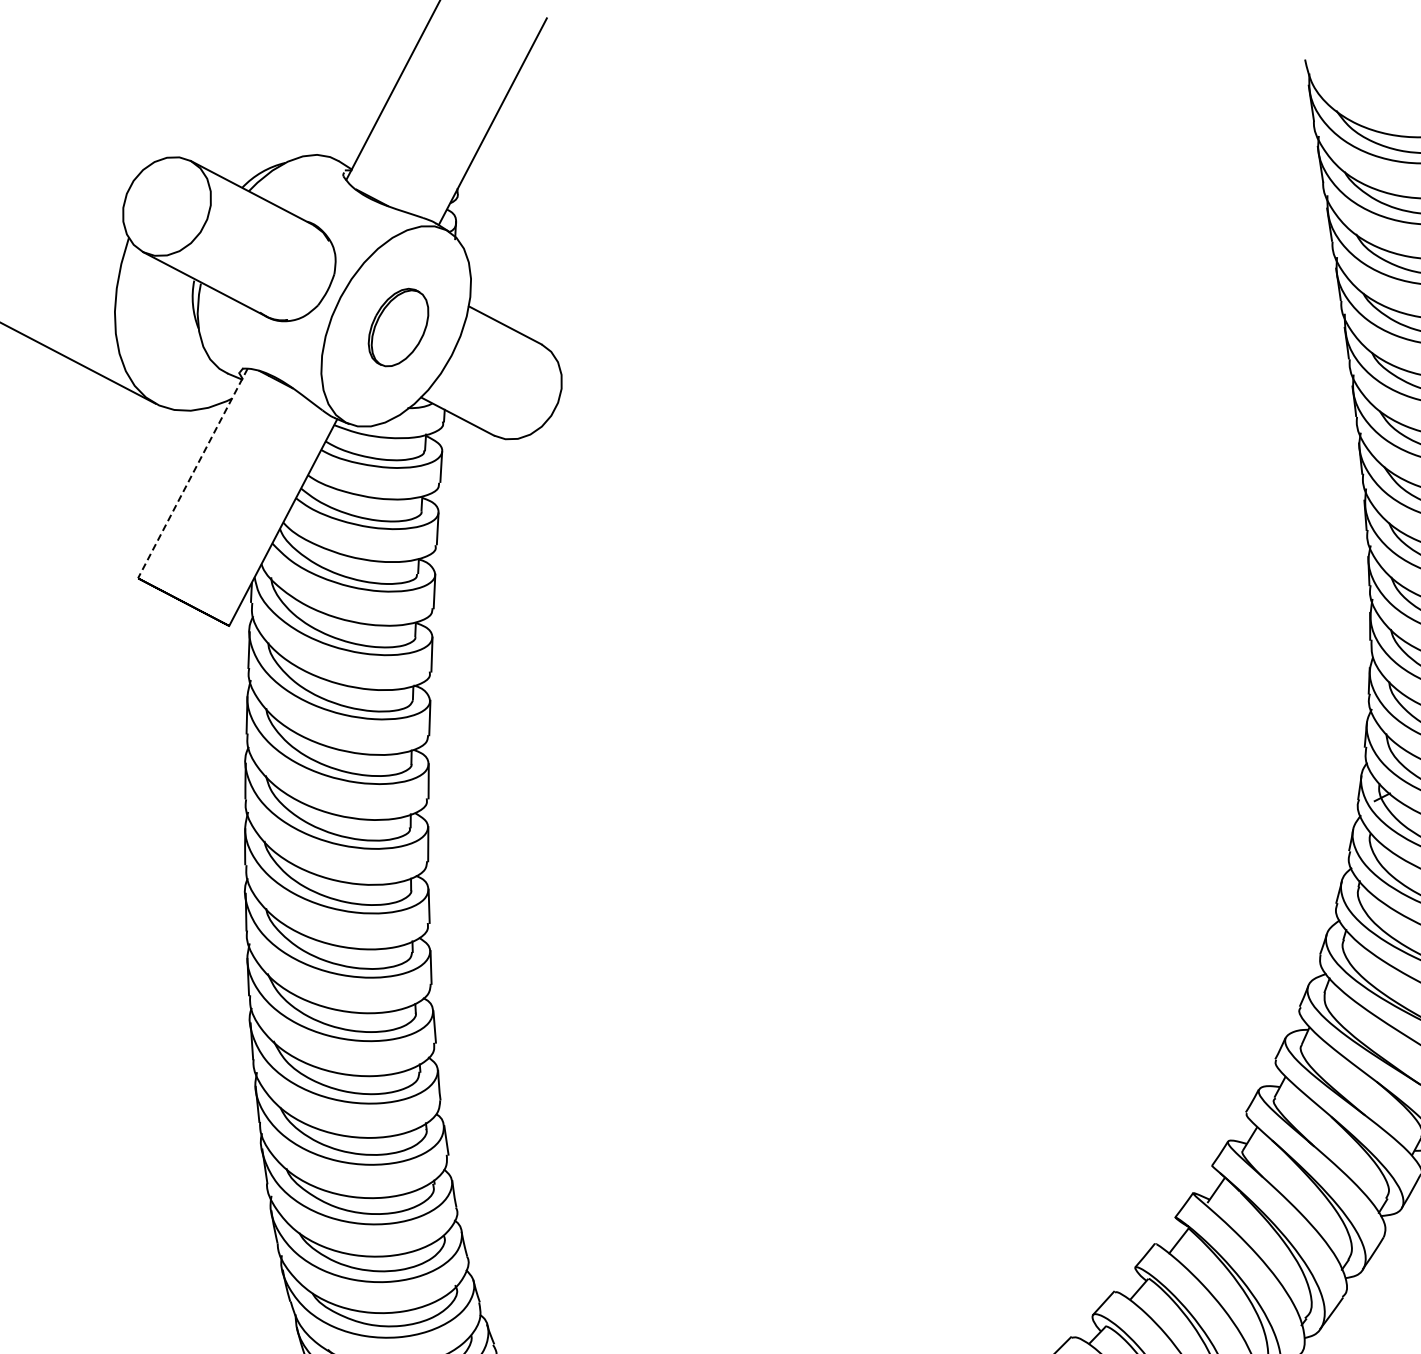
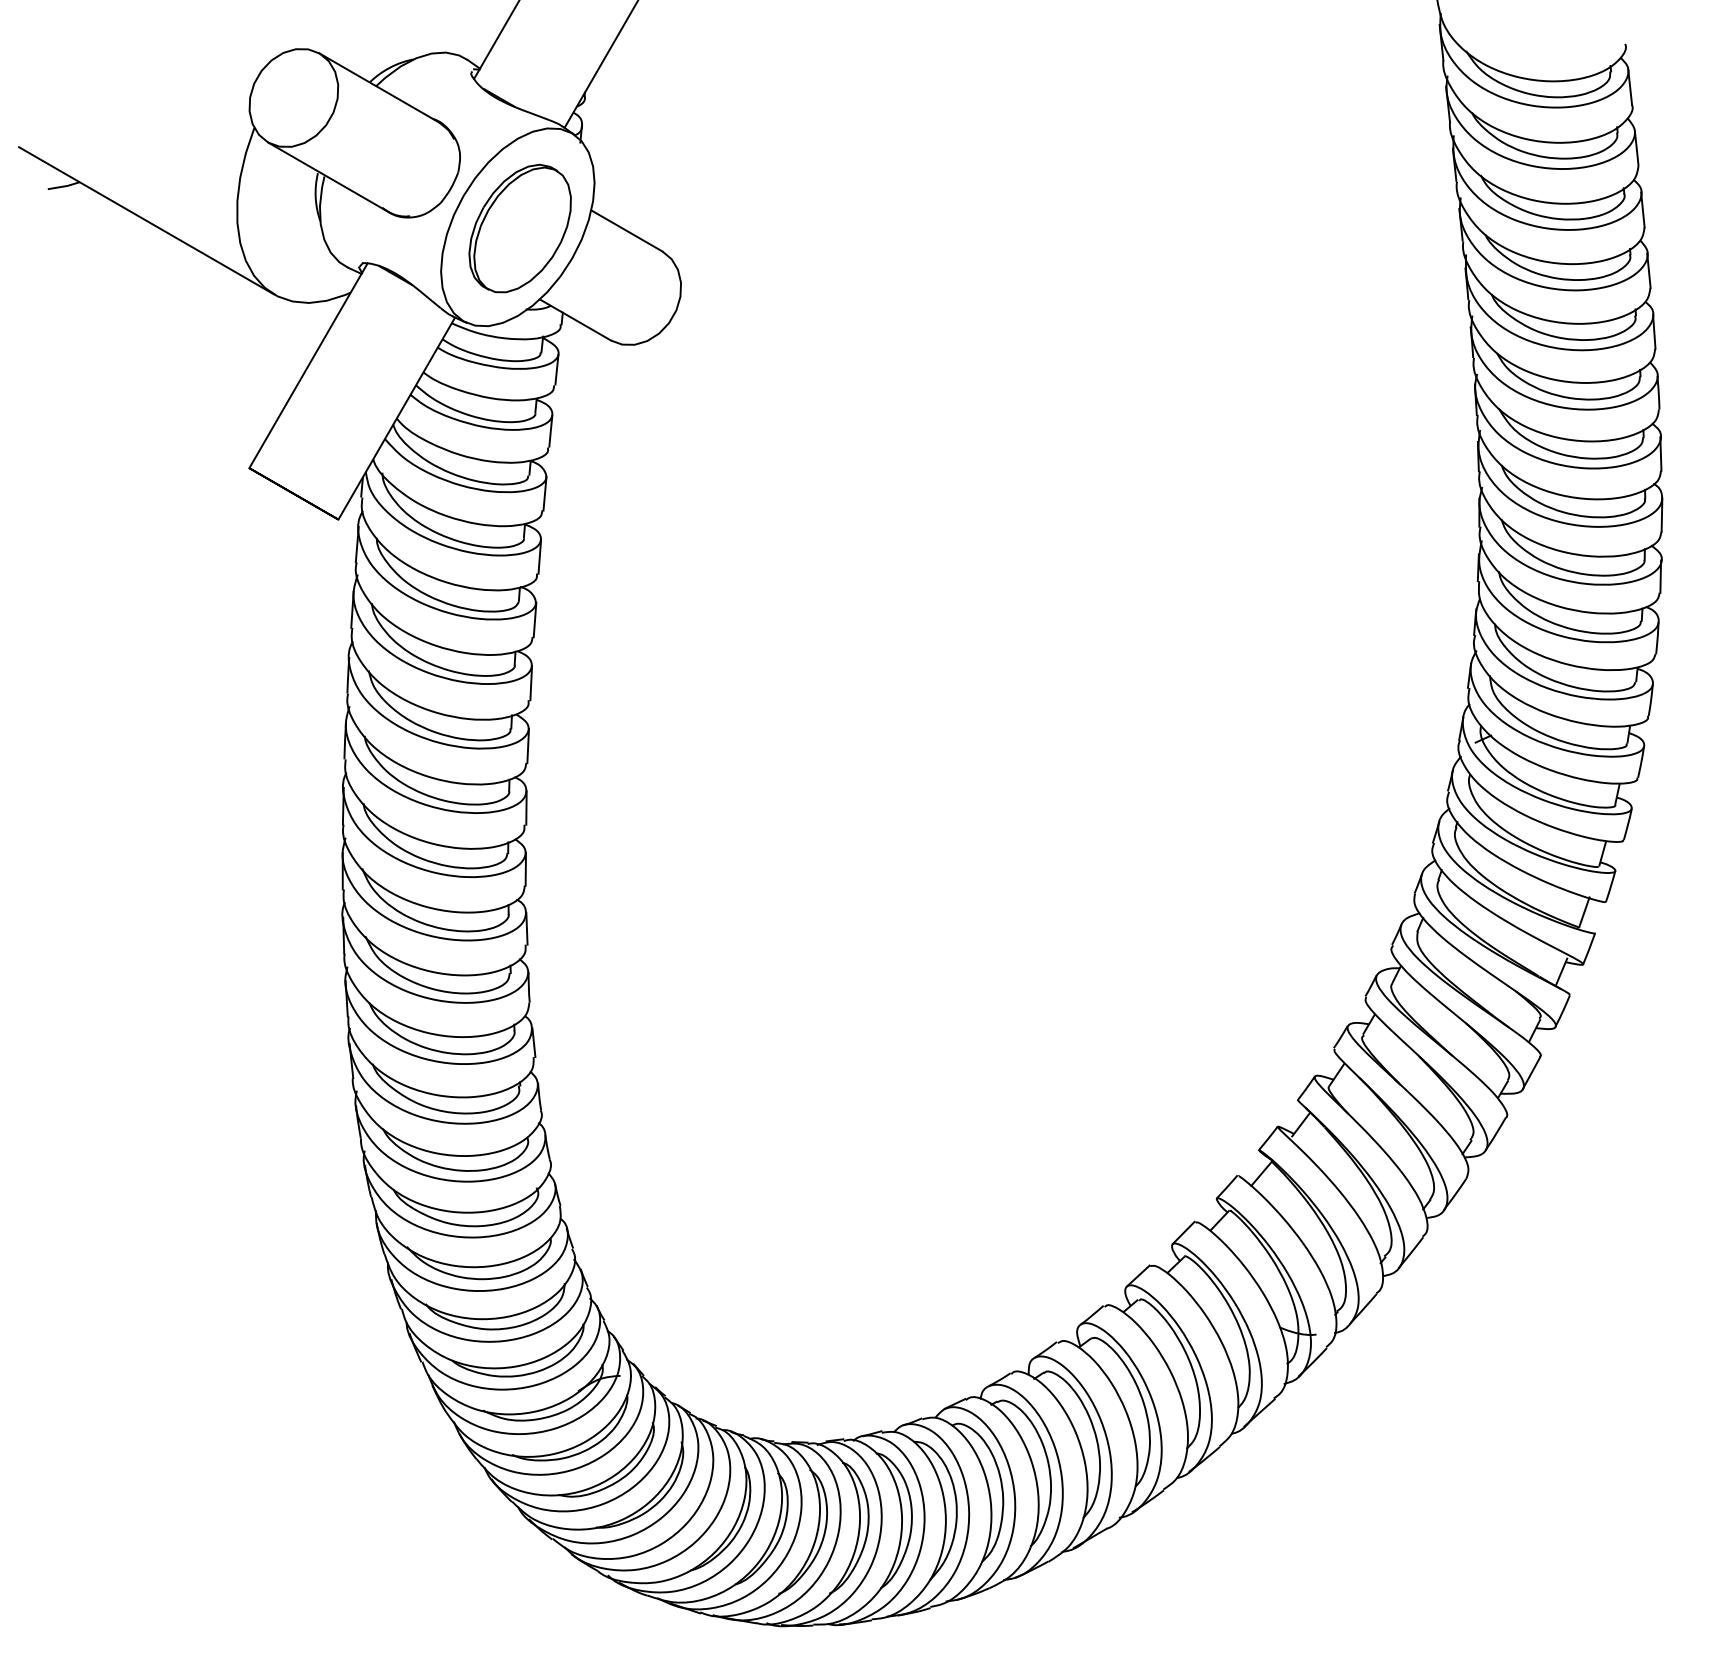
part: (397, 327) -> (519, 228), size x1.67
line: (192, 474) -> (308, 366), dashed -> solid

